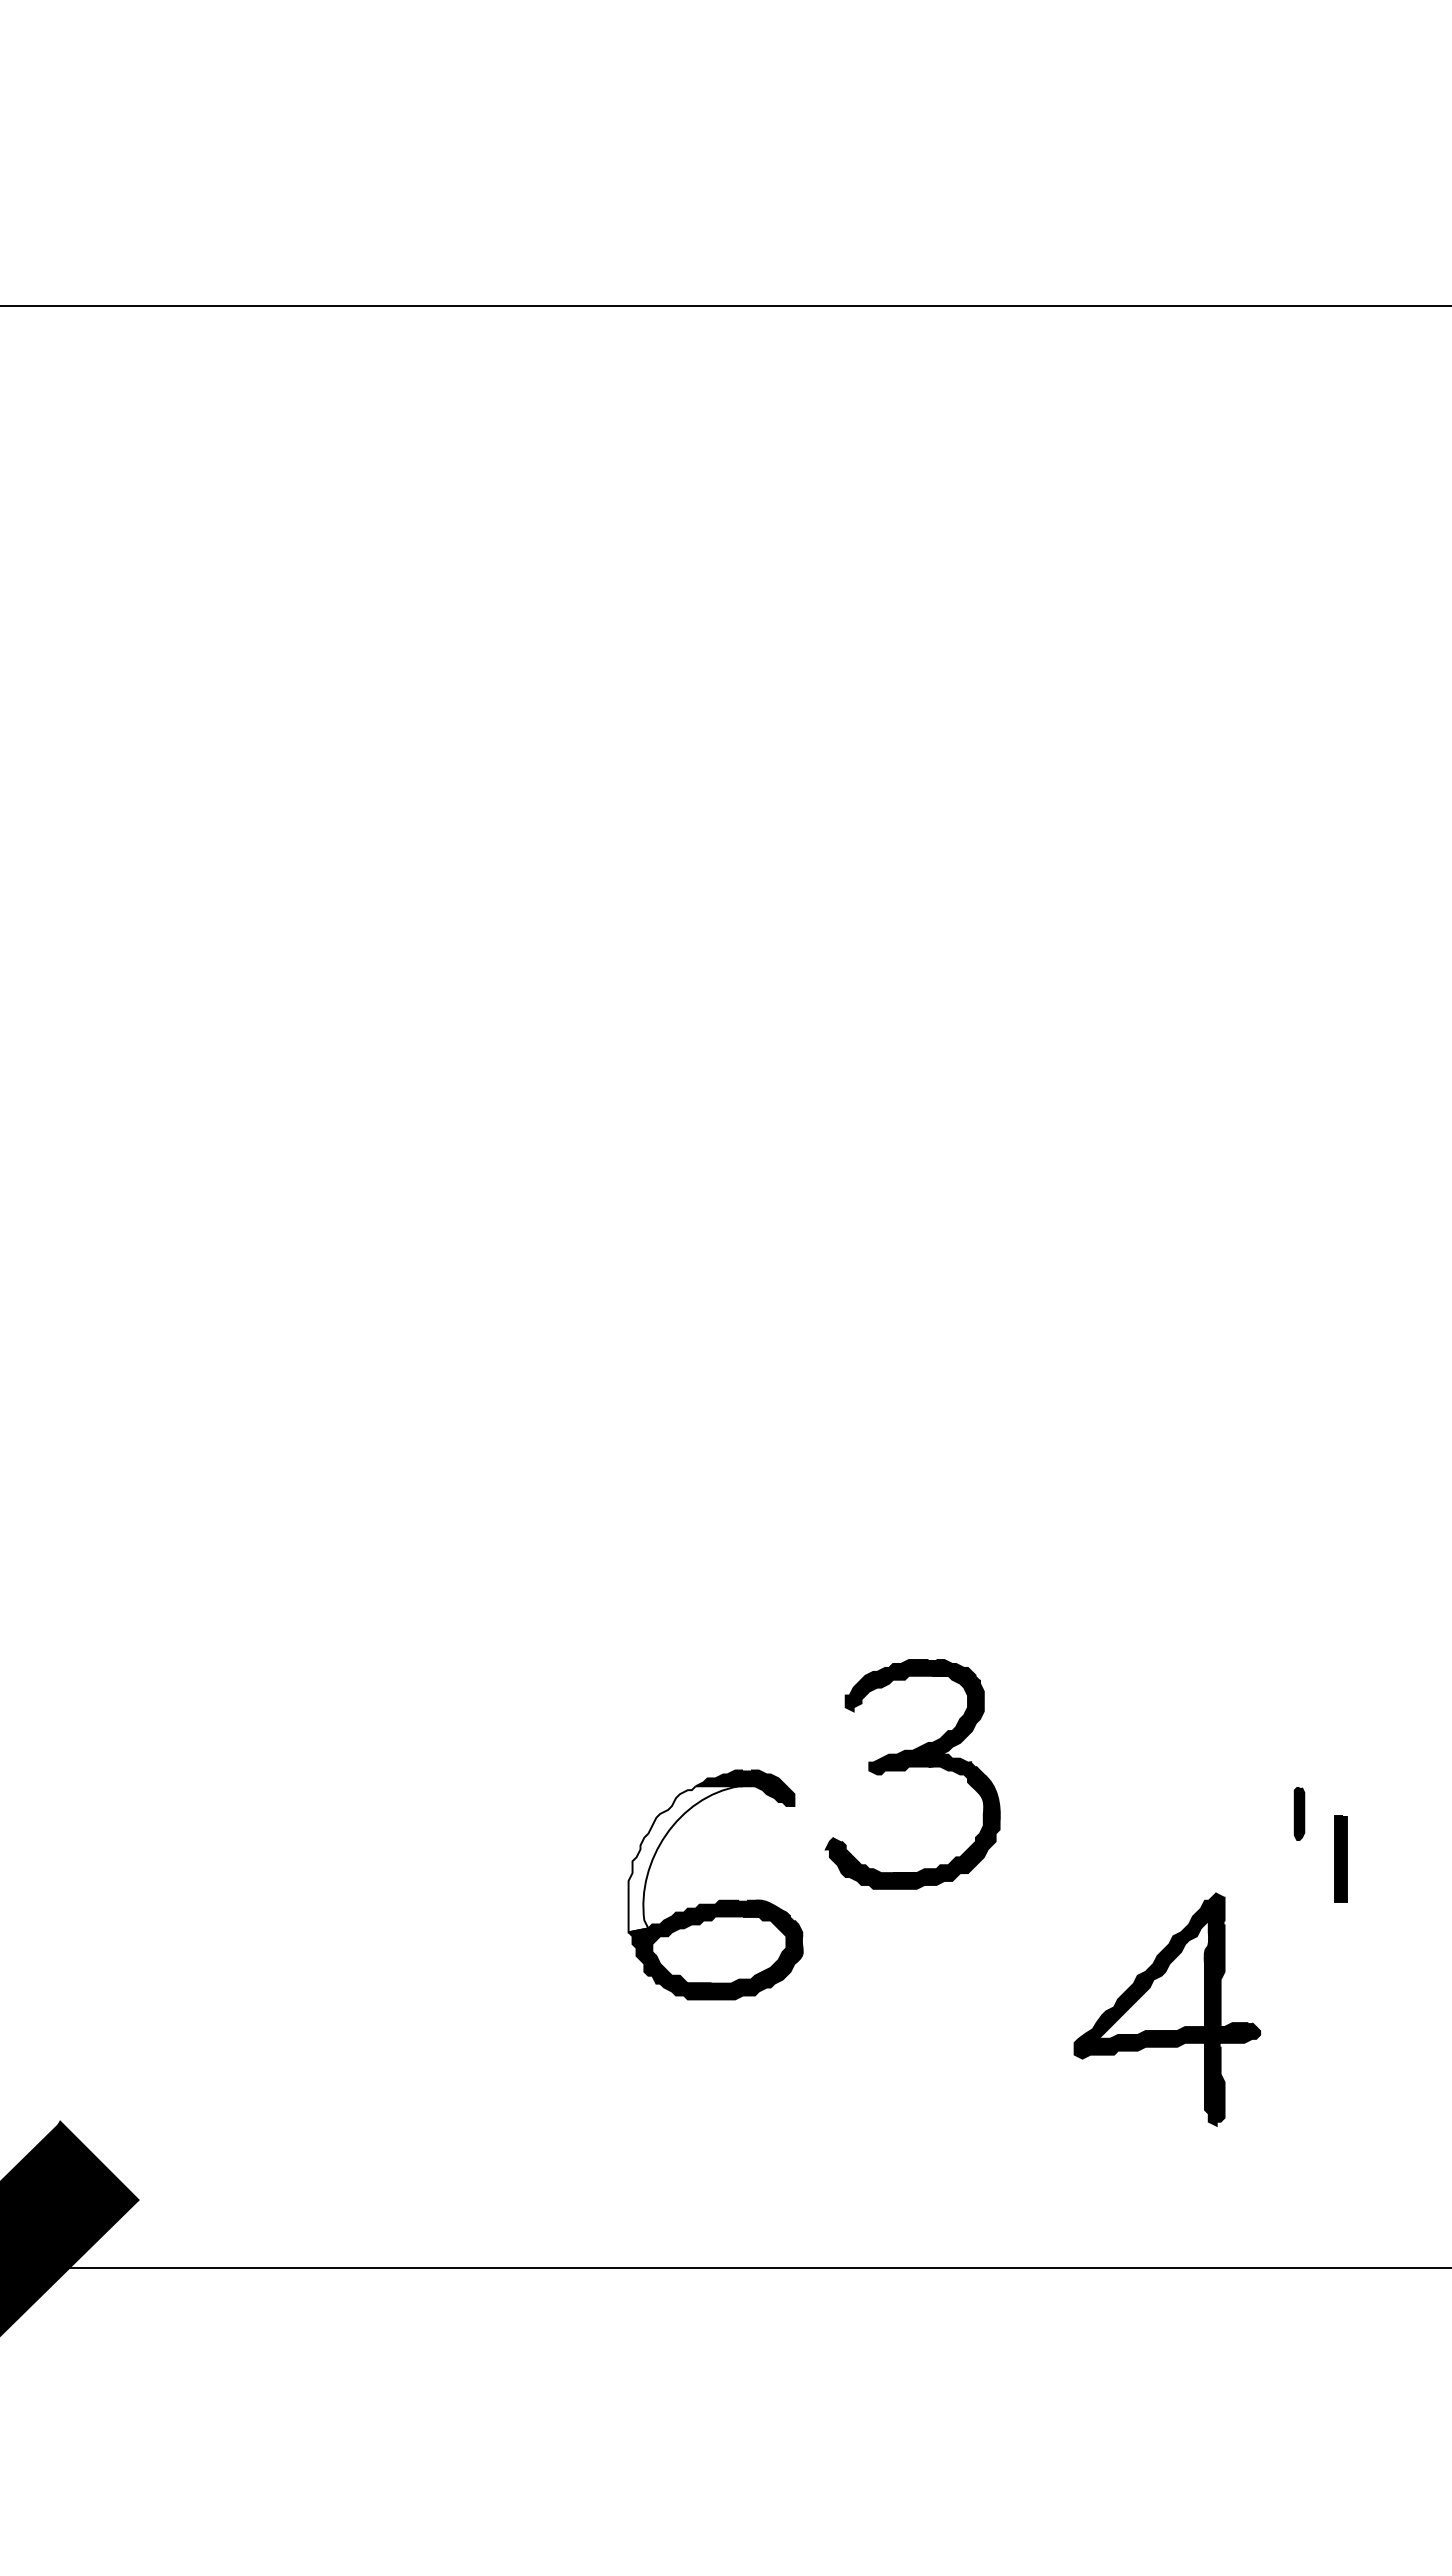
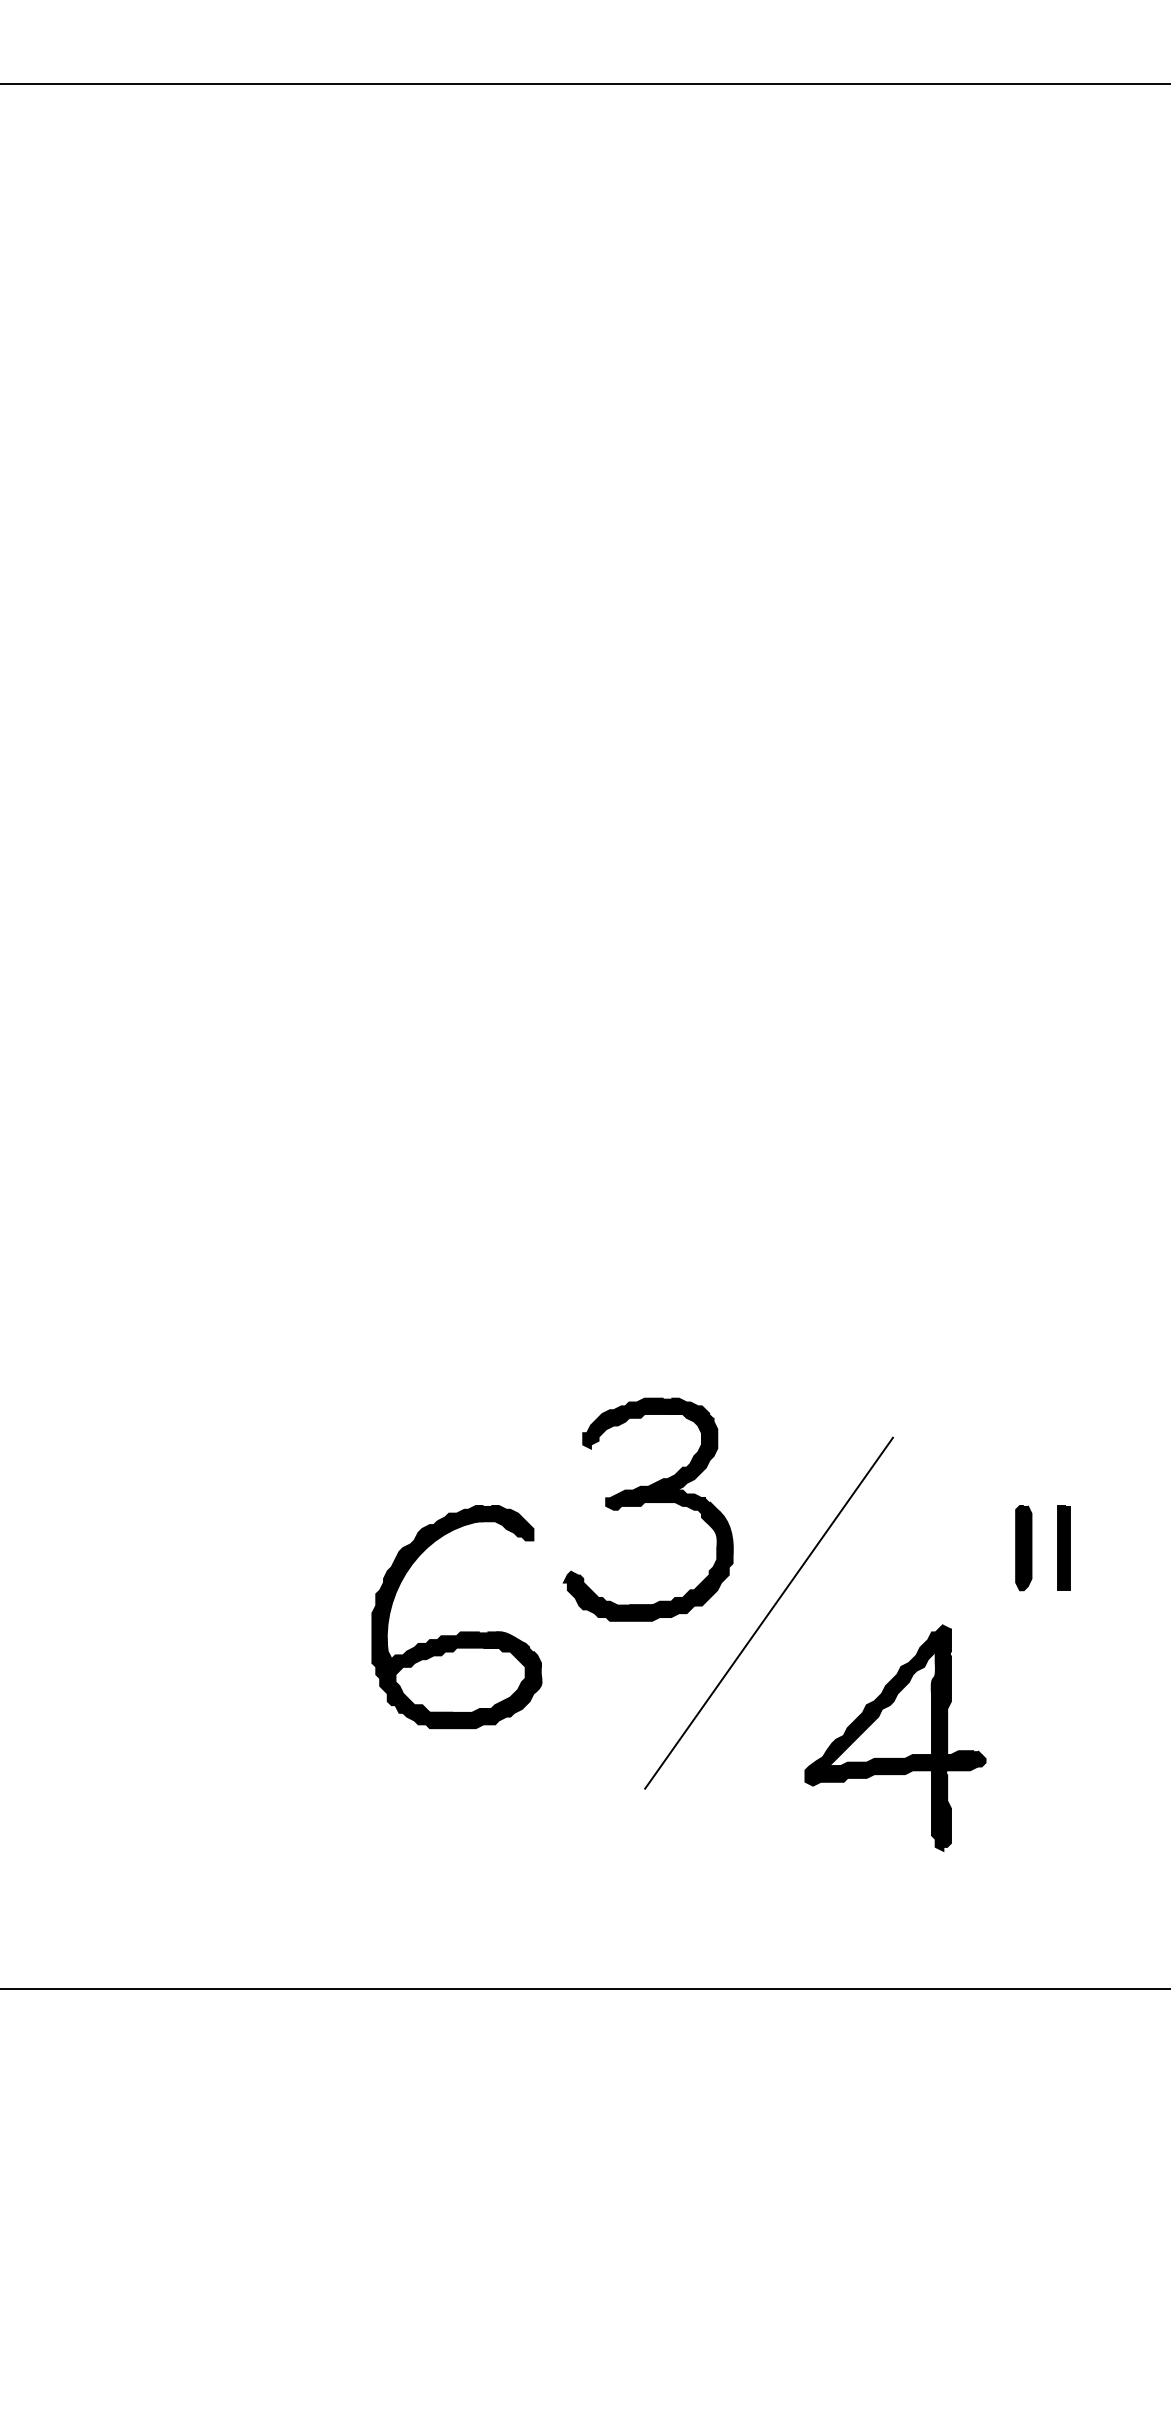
part: (1299, 1813) -> (1023, 1547), size x1.67
part: (1340, 1858) -> (1063, 1547), moved
fill: (685, 1859) -> (427, 1592), added
line: (1036, 1880) -> (768, 1612), added

